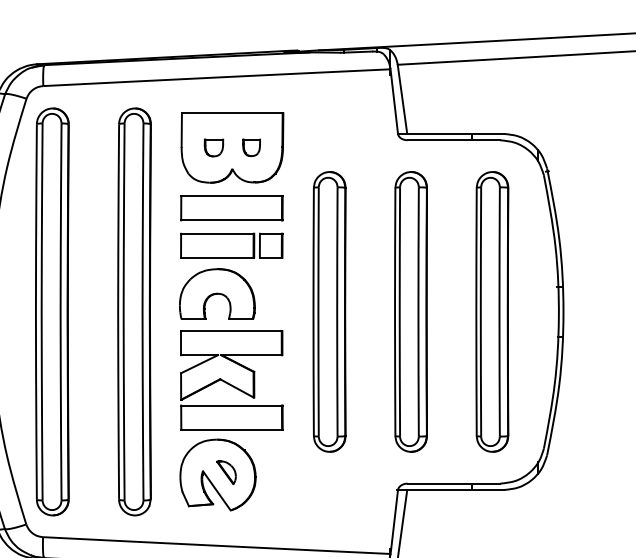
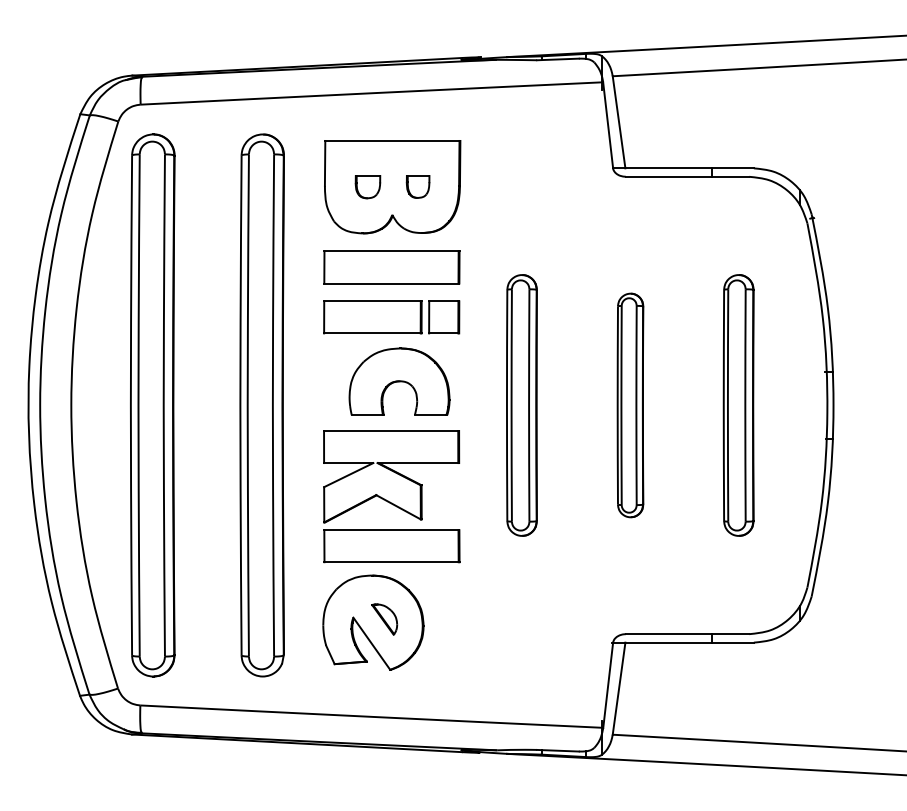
part: (217, 293) -> (399, 381), moved
part: (329, 311) -> (521, 405), size x0.7
part: (411, 311) -> (630, 405), size x0.6
part: (492, 311) -> (738, 405), size x0.7

